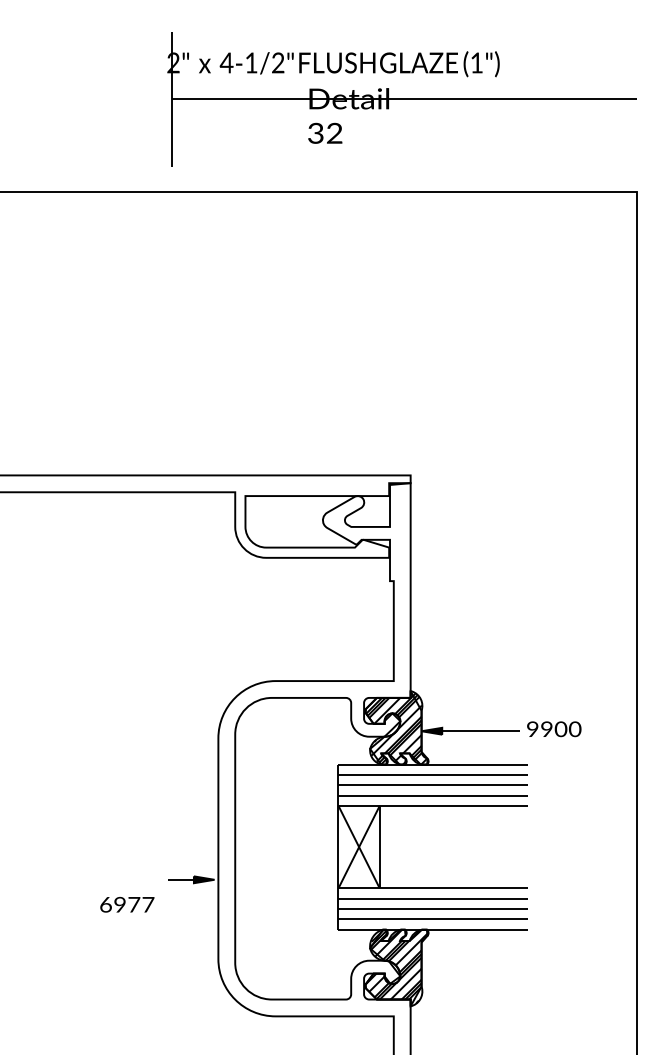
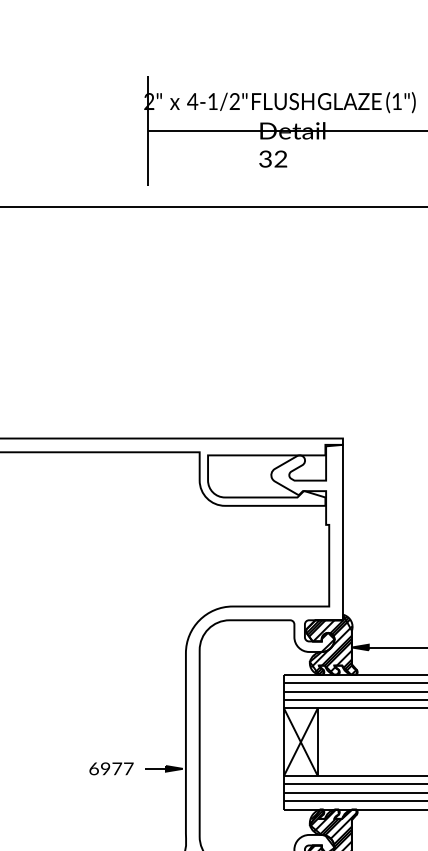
text: (127, 904) -> (111, 768), moved

